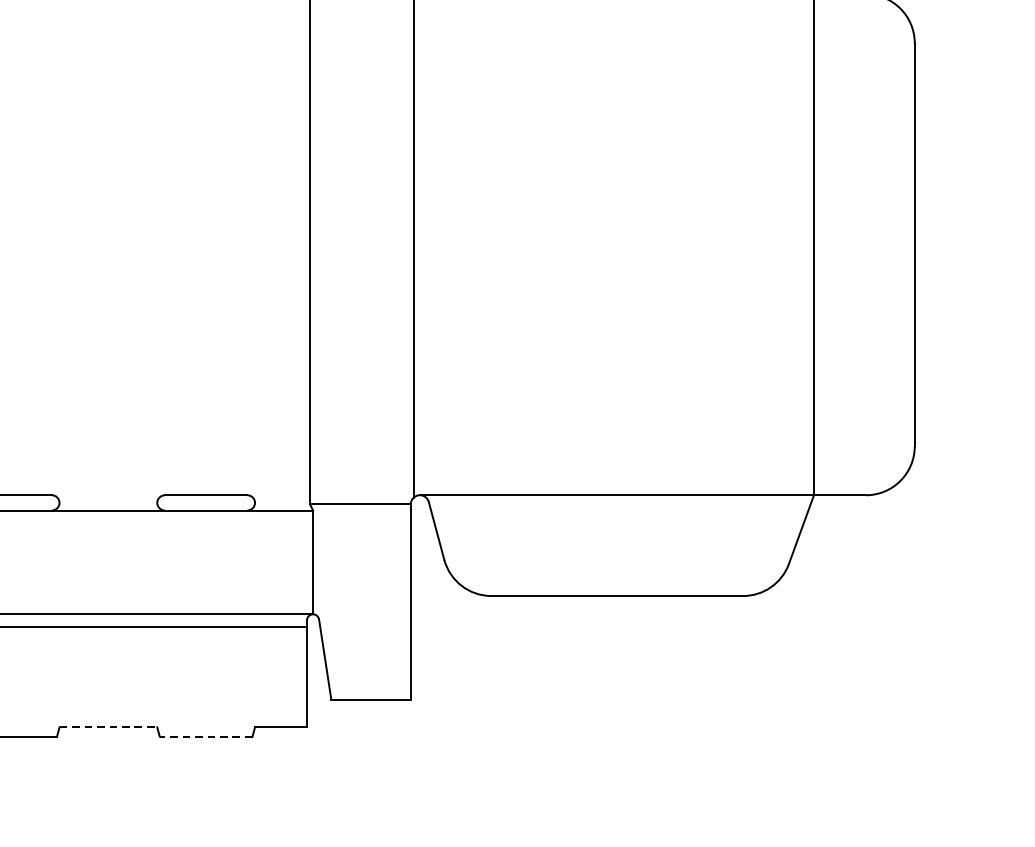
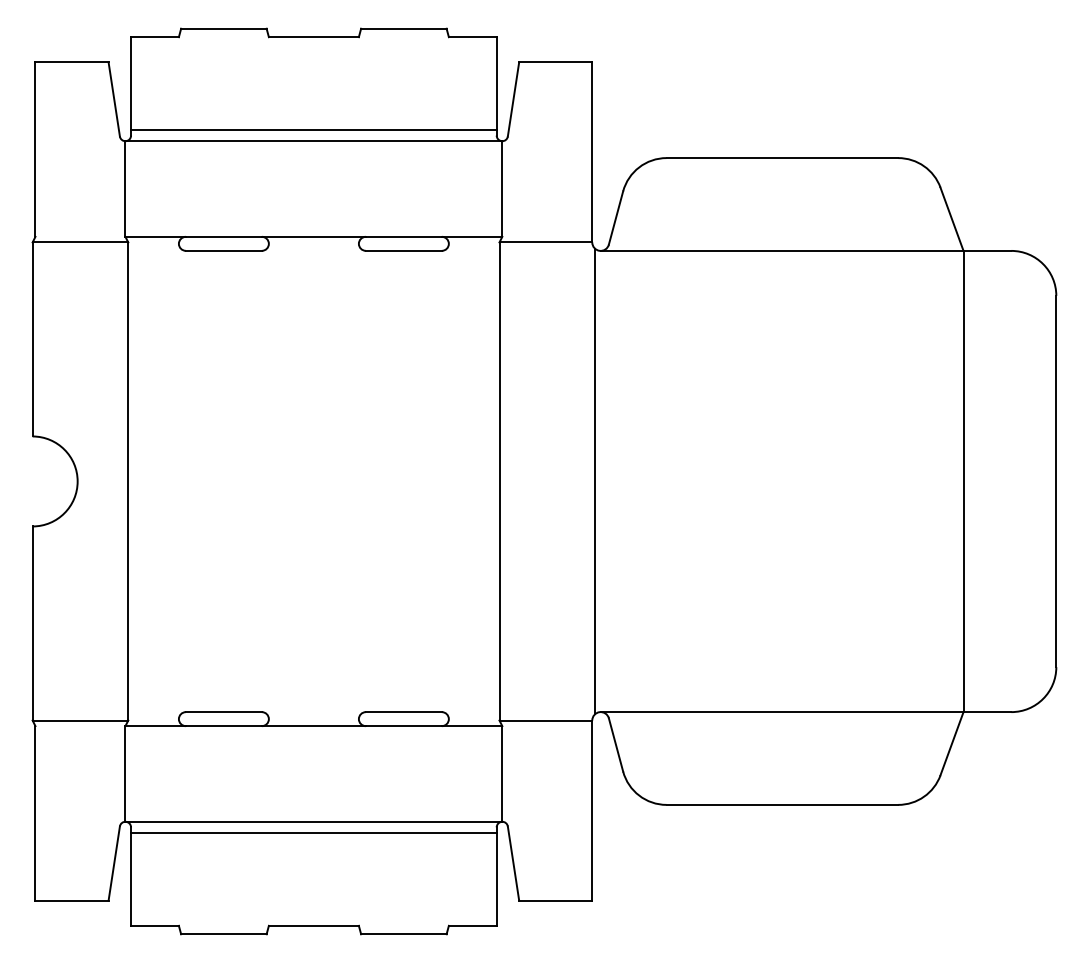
line: (107, 727) -> (313, 925), dashed -> solid
line: (205, 736) -> (403, 934), dashed -> solid

